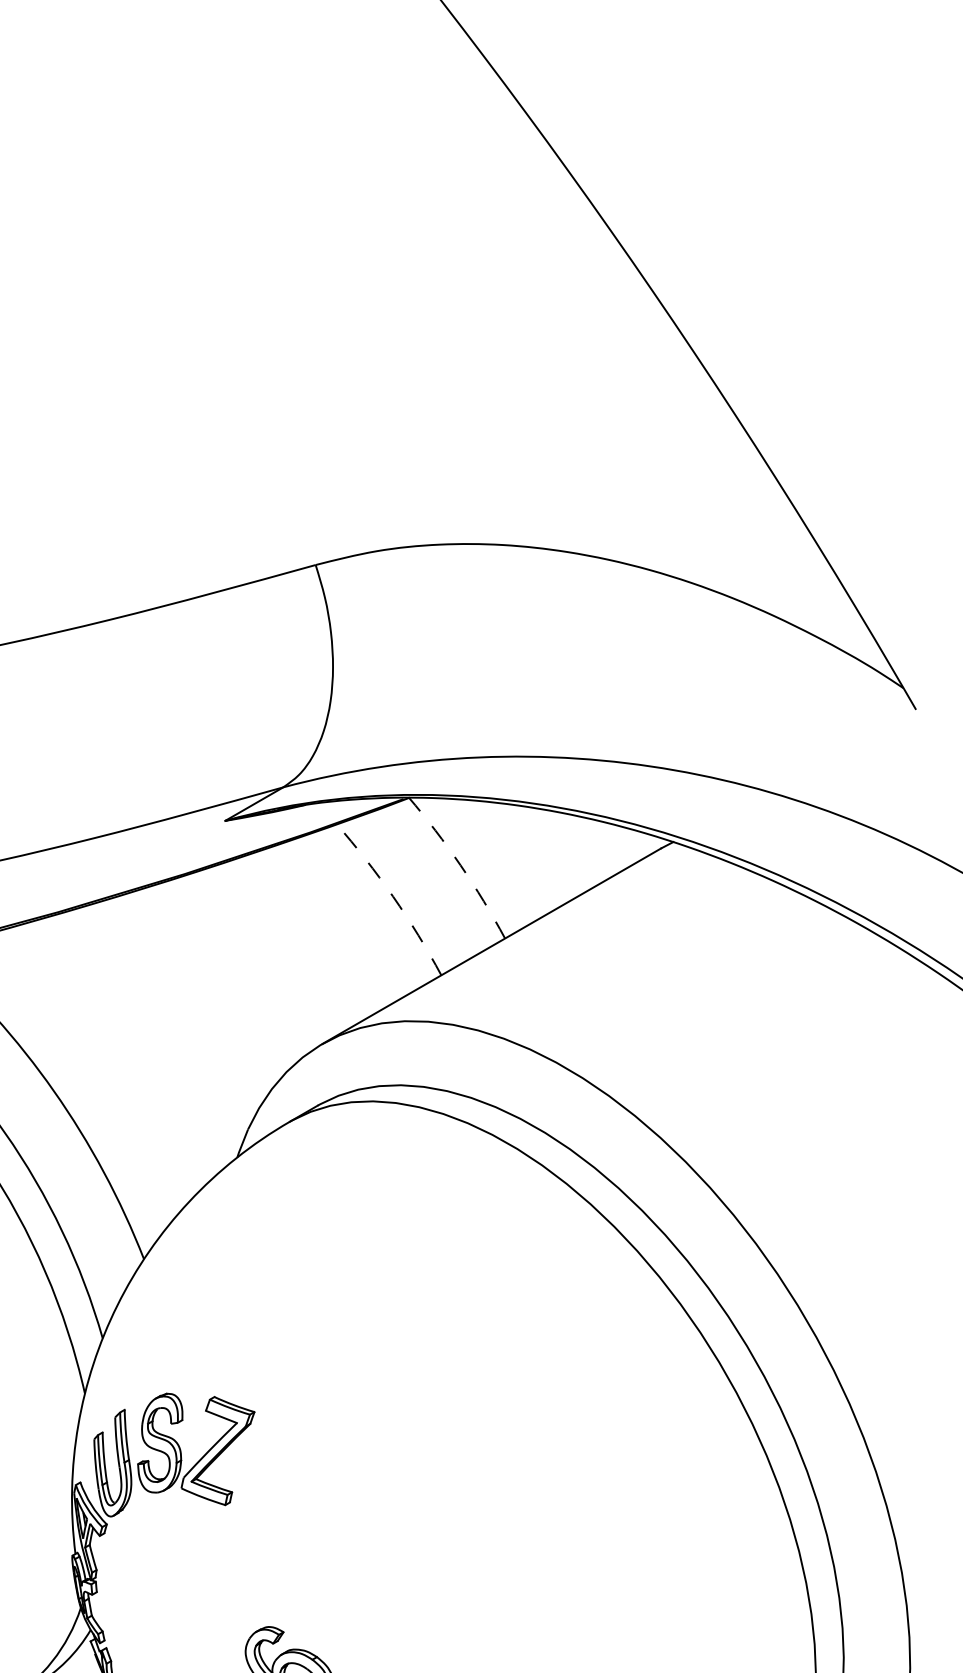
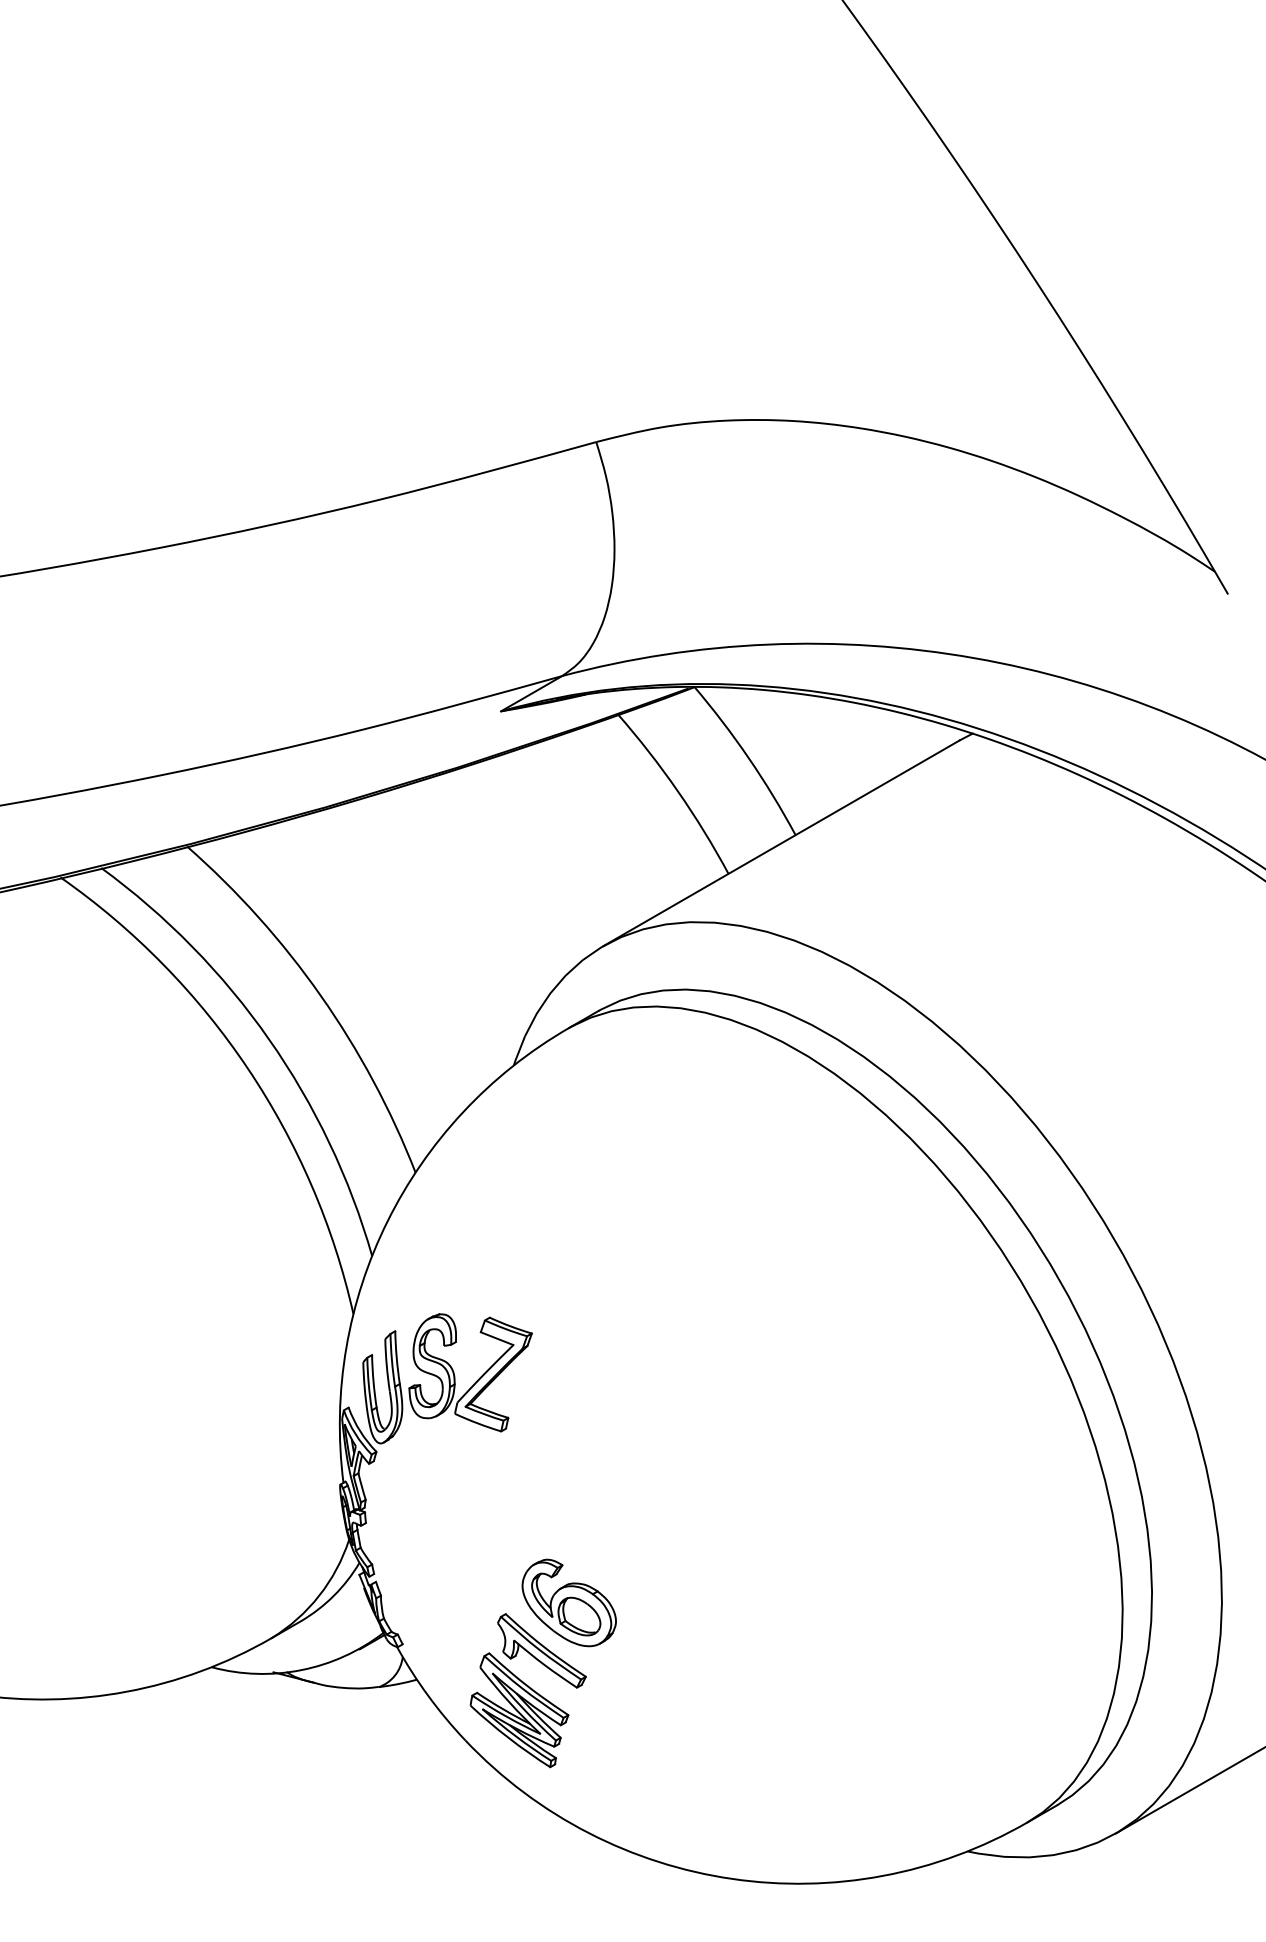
arc: (460, 865) -> (748, 758), dashed -> solid
arc: (392, 896) -> (677, 790), dashed -> solid

